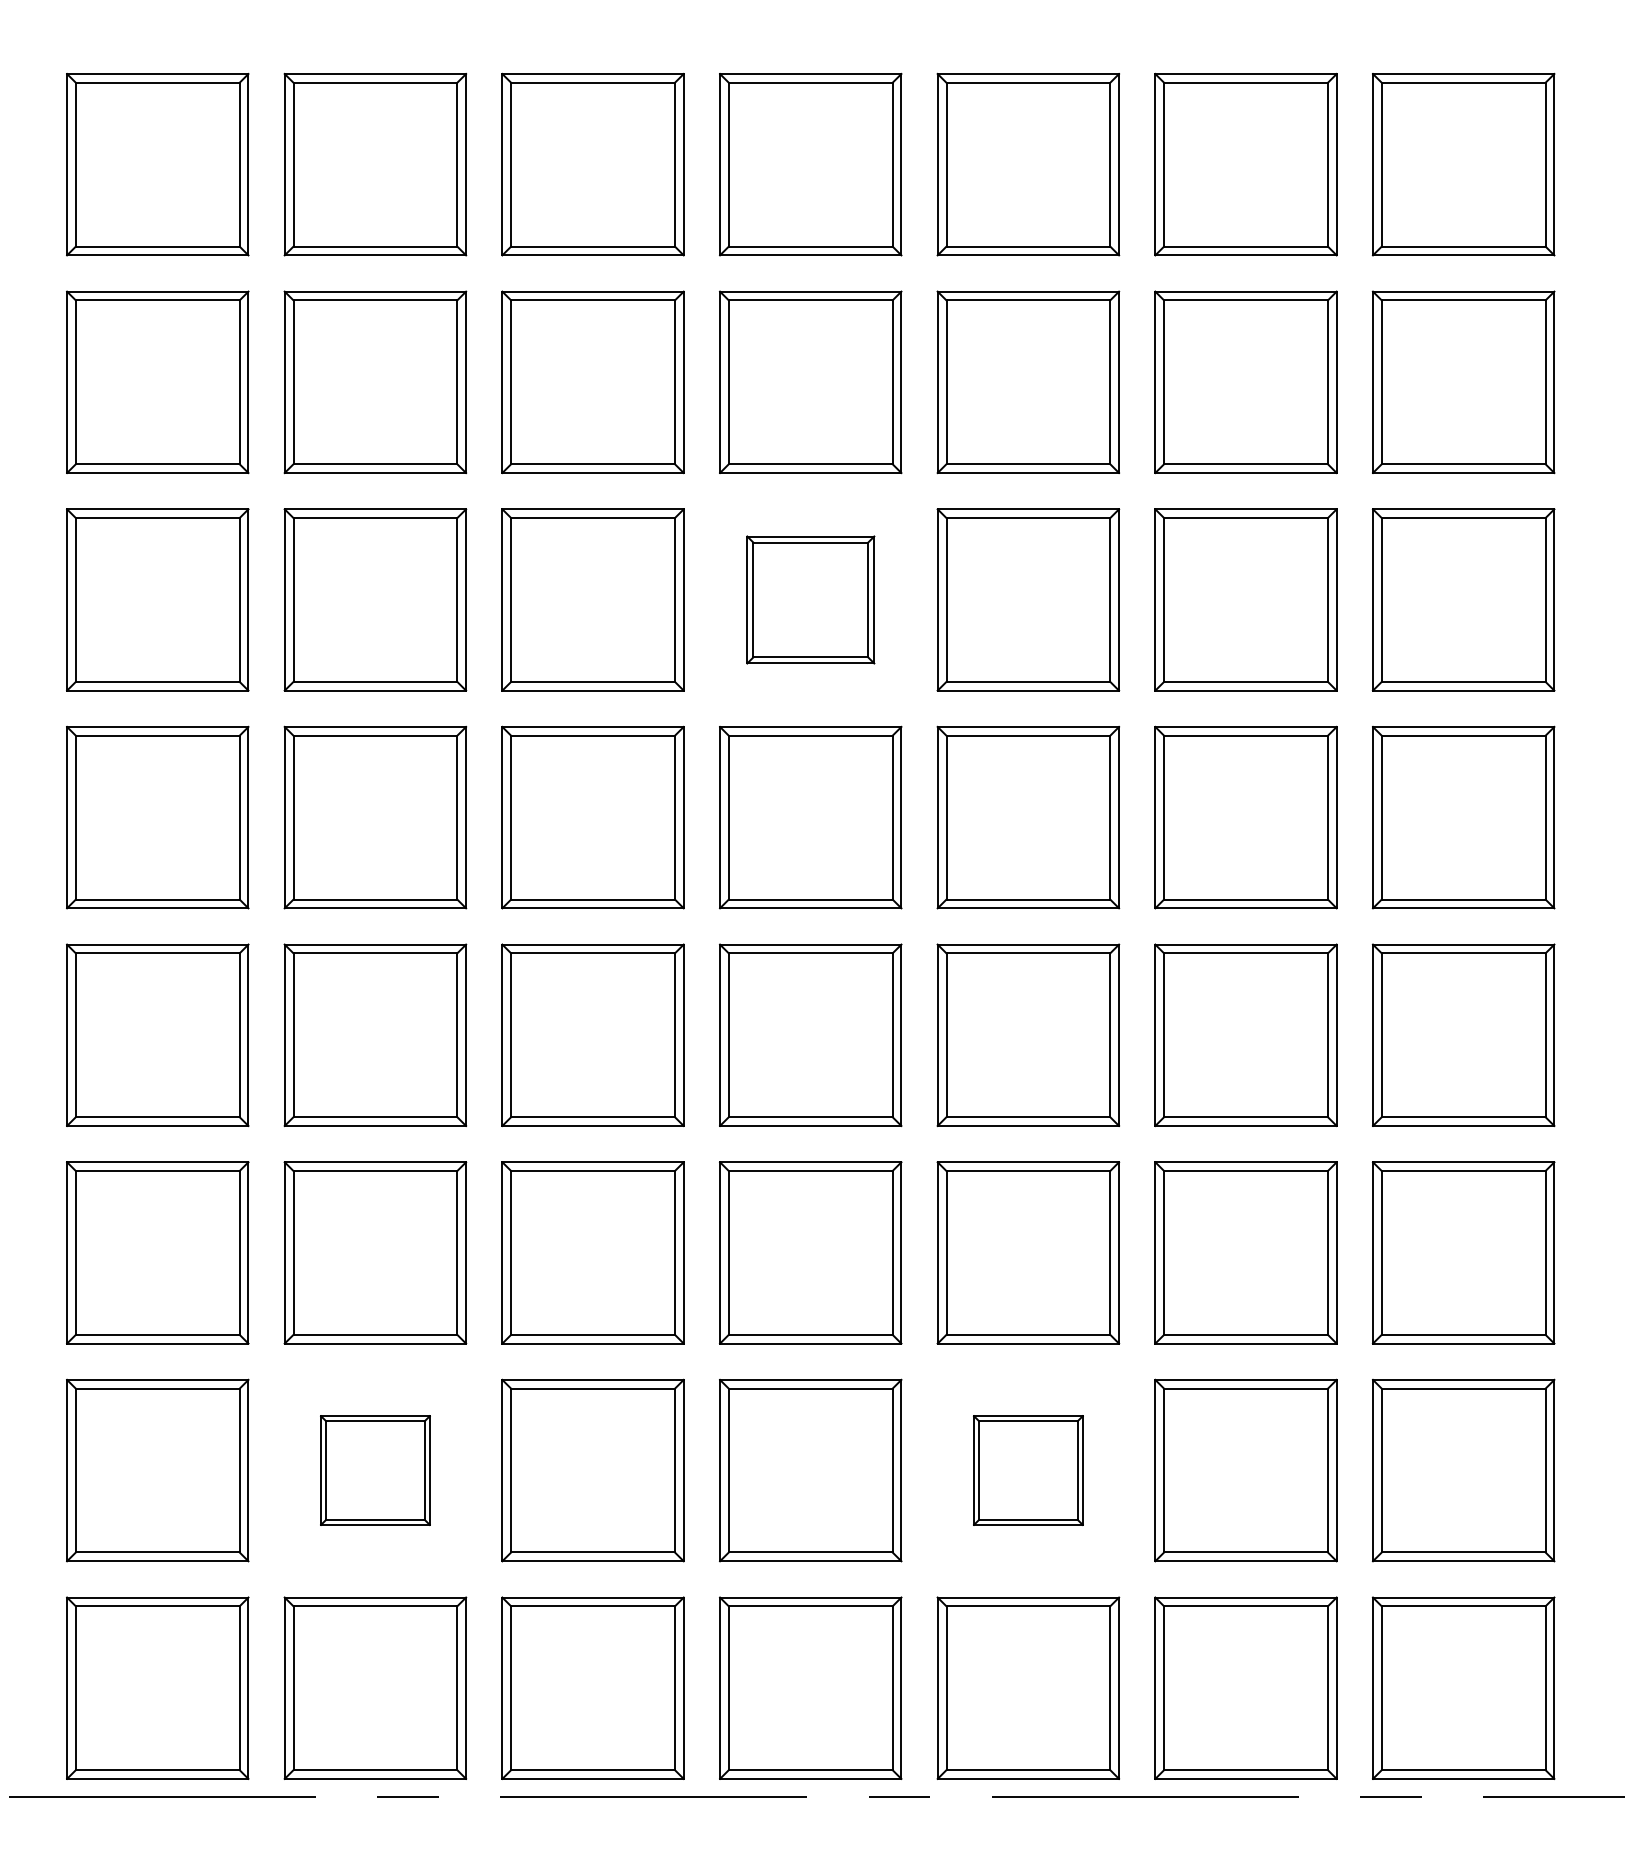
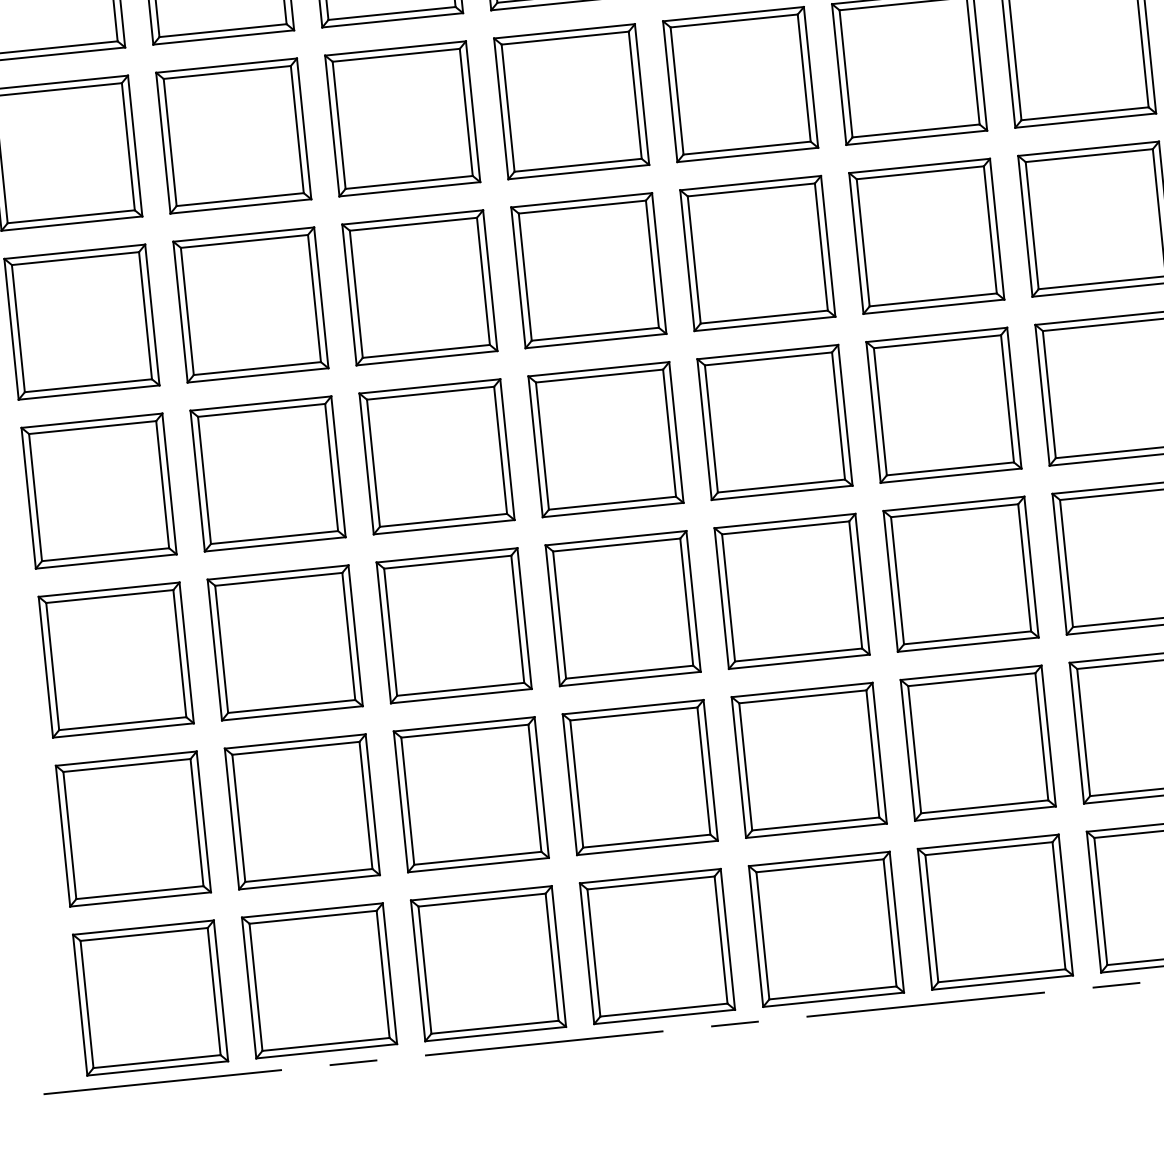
part: (810, 599) -> (571, 101), size x1.43
part: (375, 1470) -> (302, 811), size x1.67
part: (1028, 1470) -> (809, 760), size x1.67

